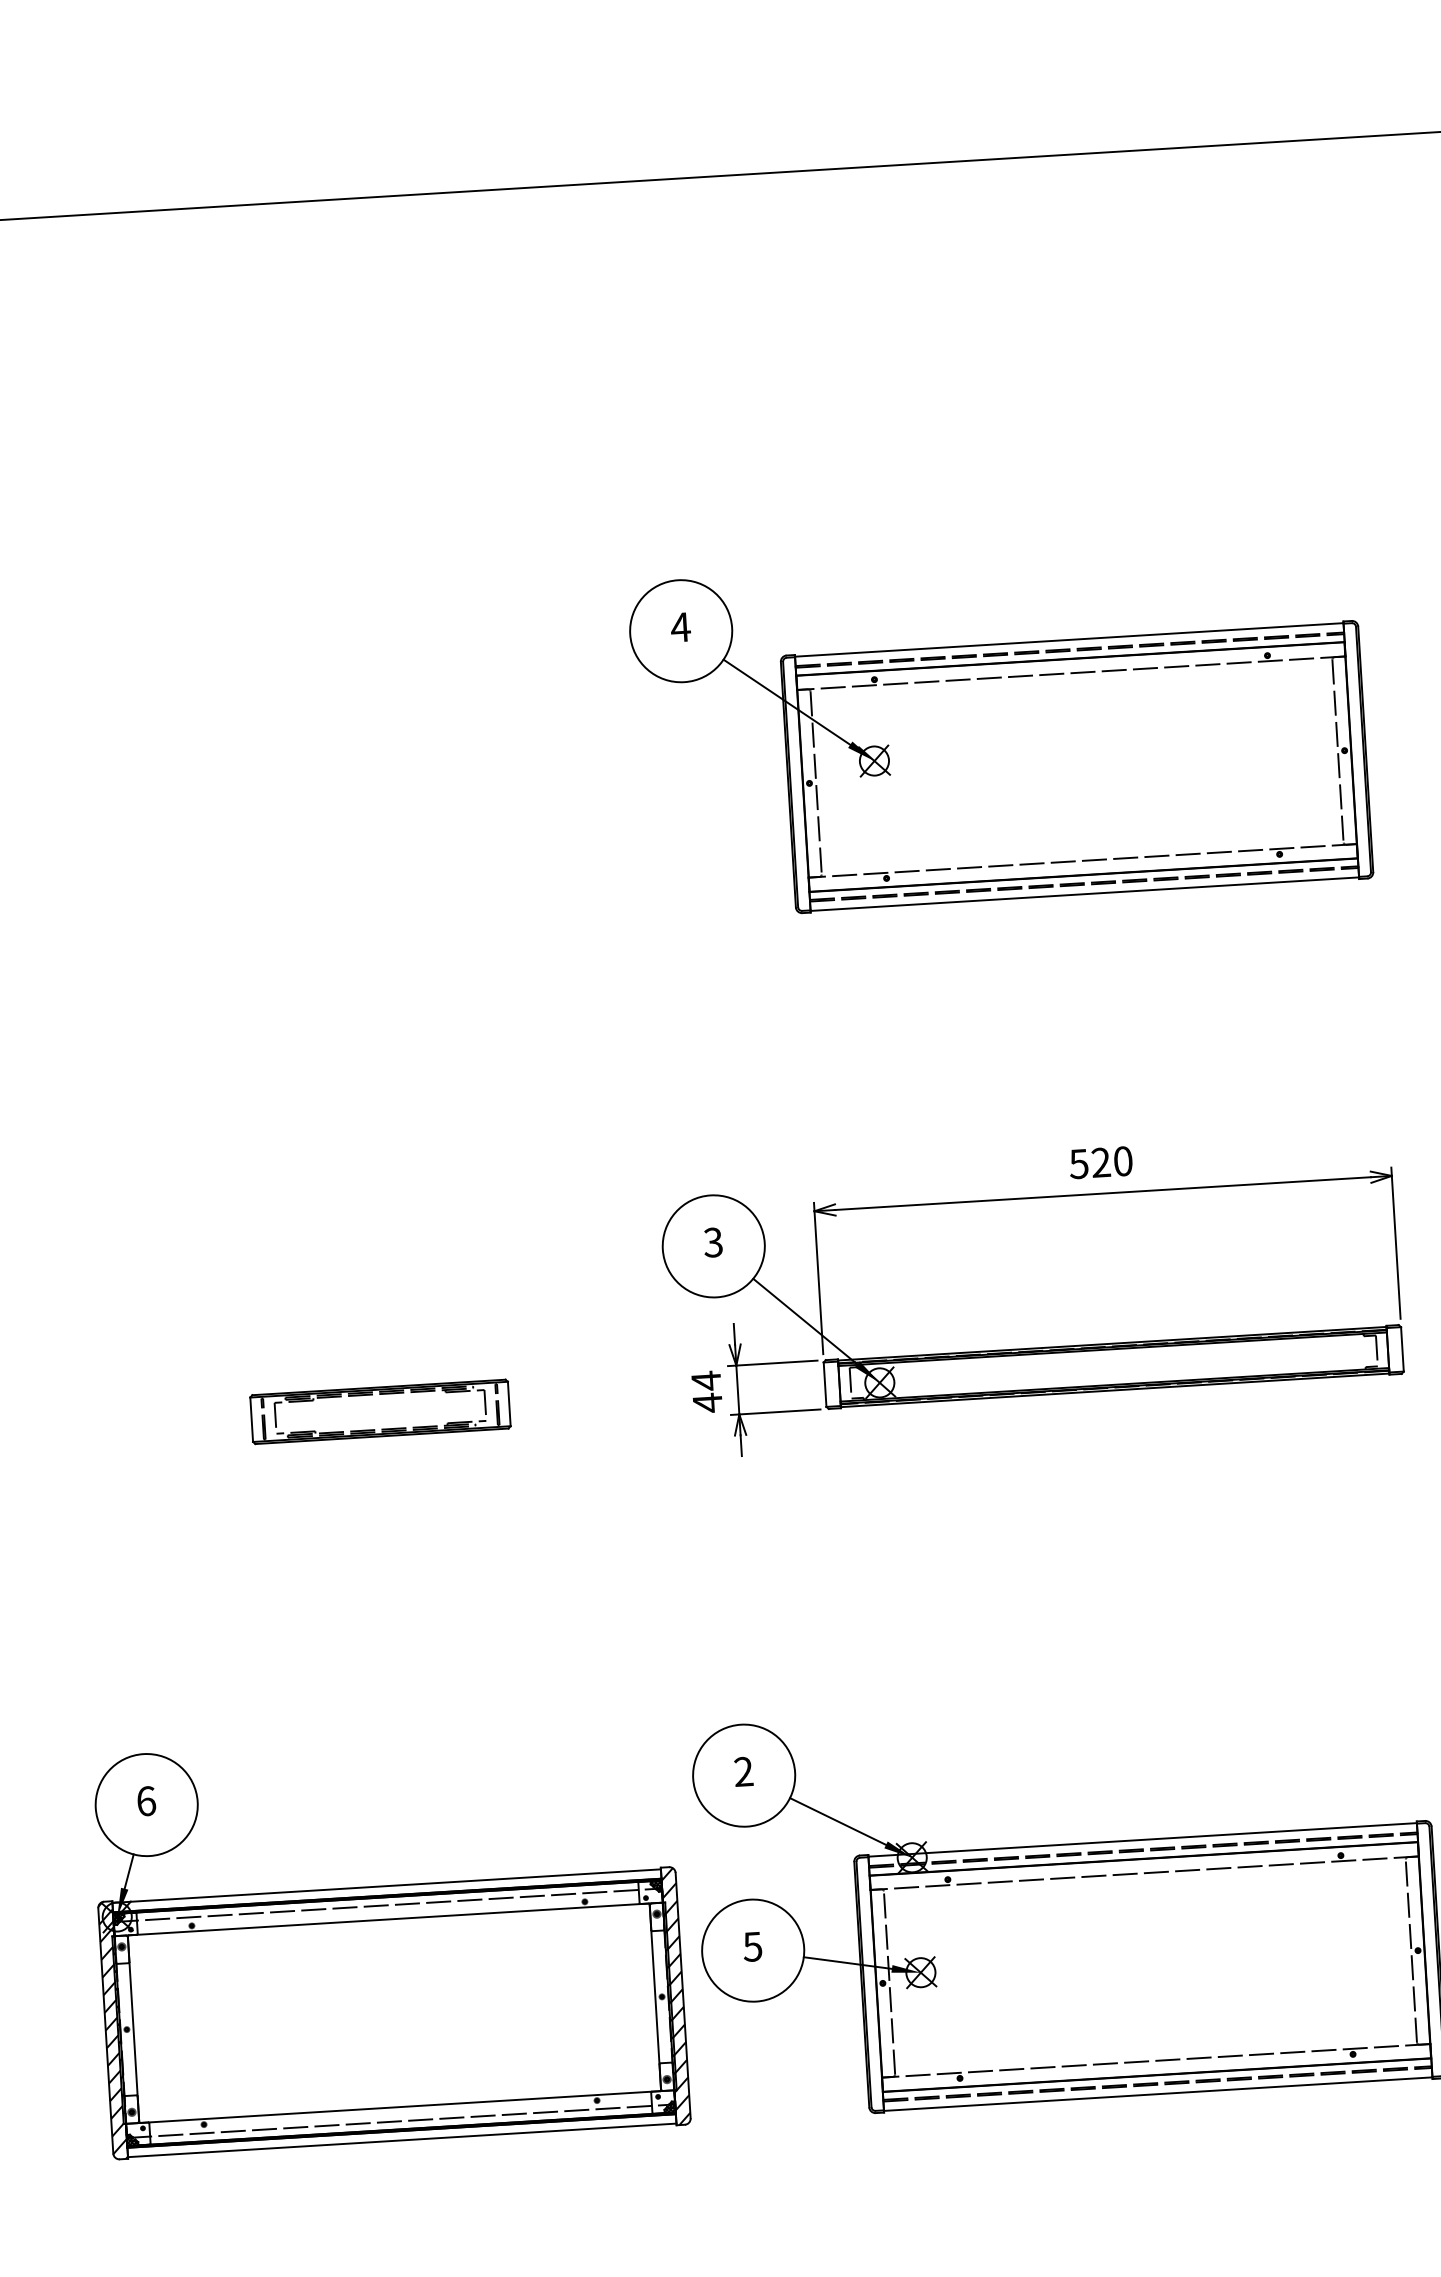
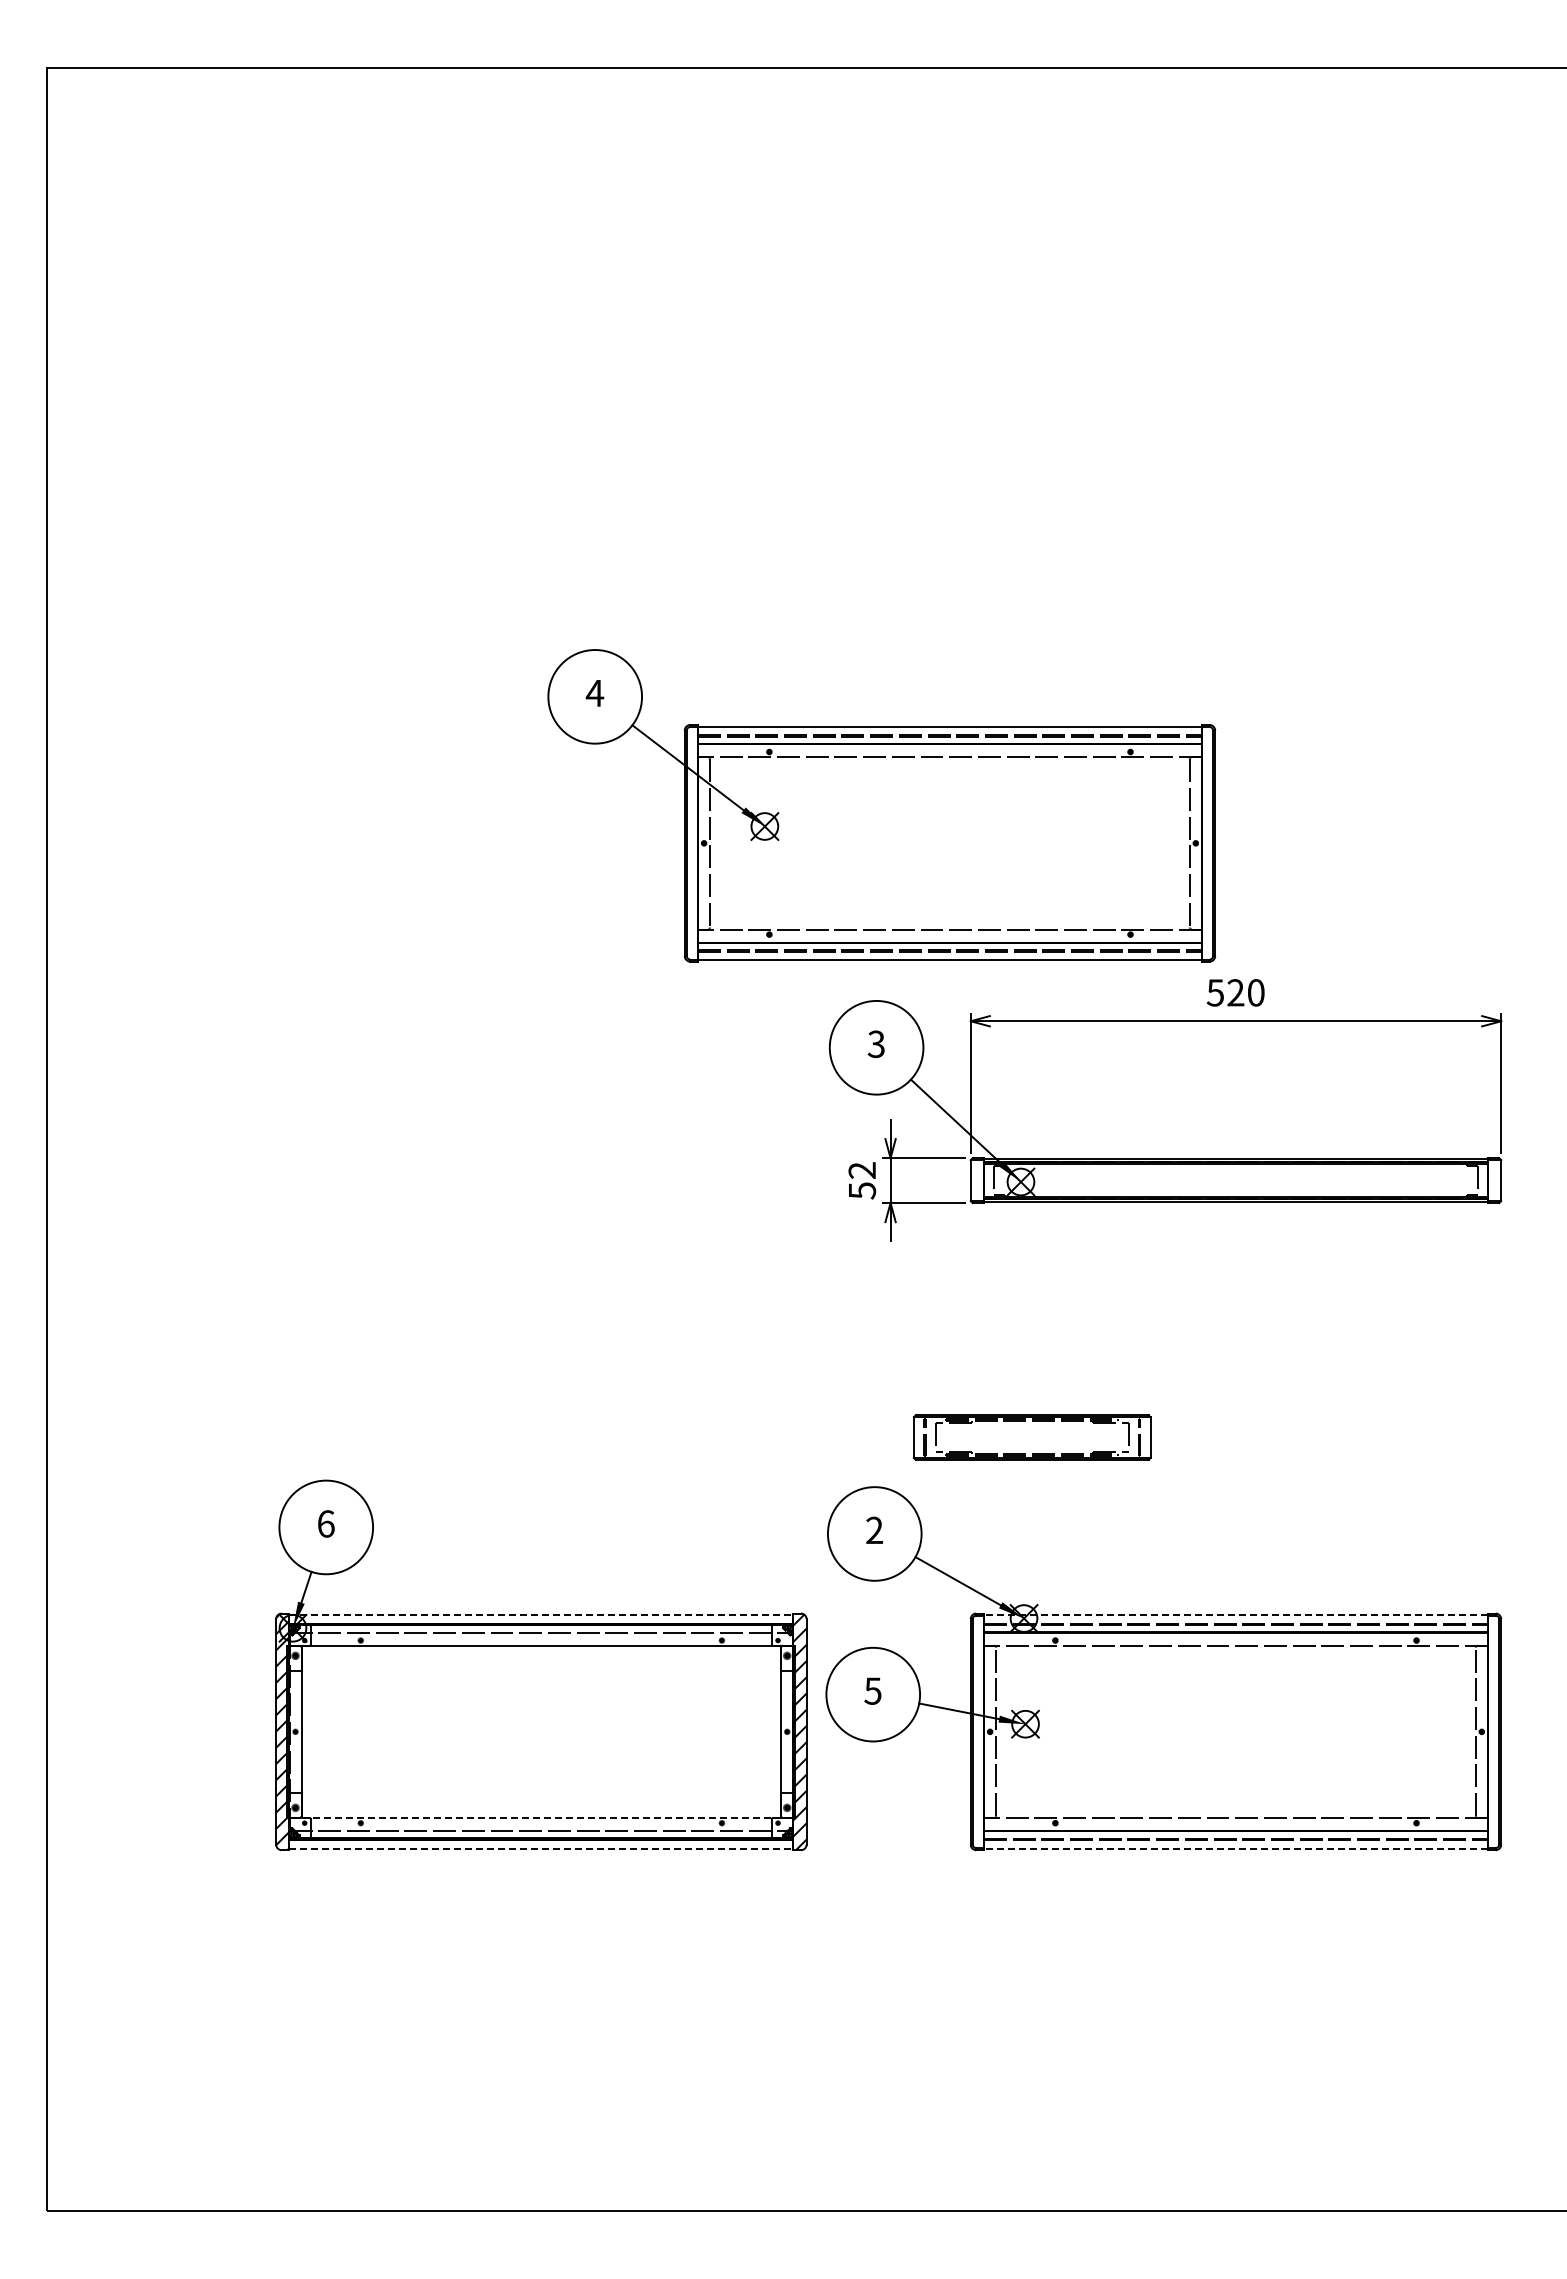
part: (1000, 730) -> (881, 805), moved
text: (707, 1391) -> (862, 1180), 44 -> 52
part: (379, 1411) -> (1031, 1437), moved
line: (1142, 1840) -> (1235, 1615), solid -> dashed
line: (386, 1886) -> (541, 1615), solid -> dashed
line: (1157, 2093) -> (1235, 1848), solid -> dashed
line: (400, 2107) -> (541, 1818), solid -> dashed
line: (402, 2140) -> (541, 1848), solid -> dashed

